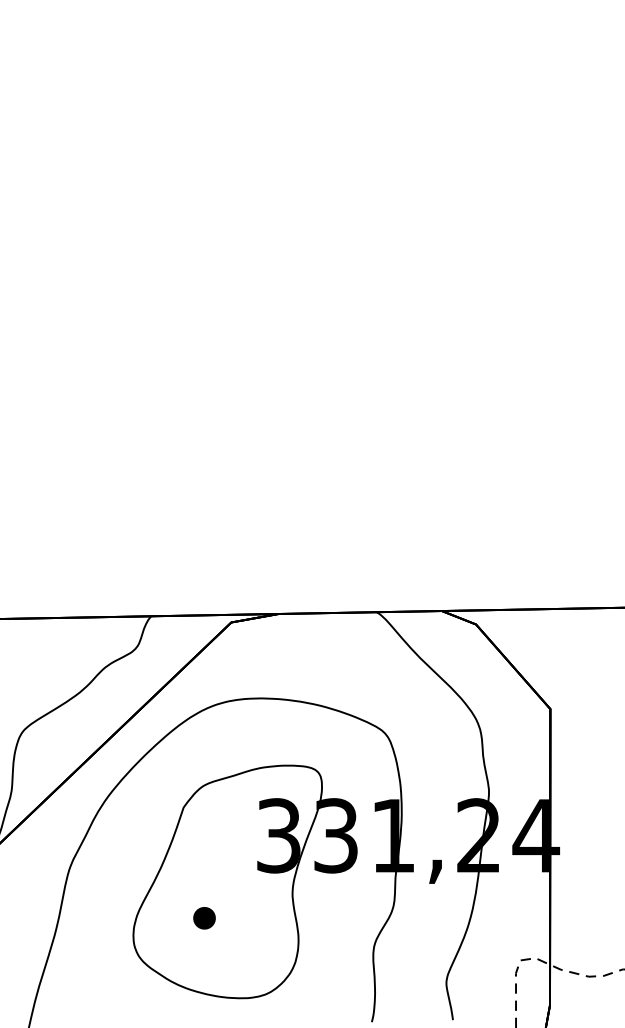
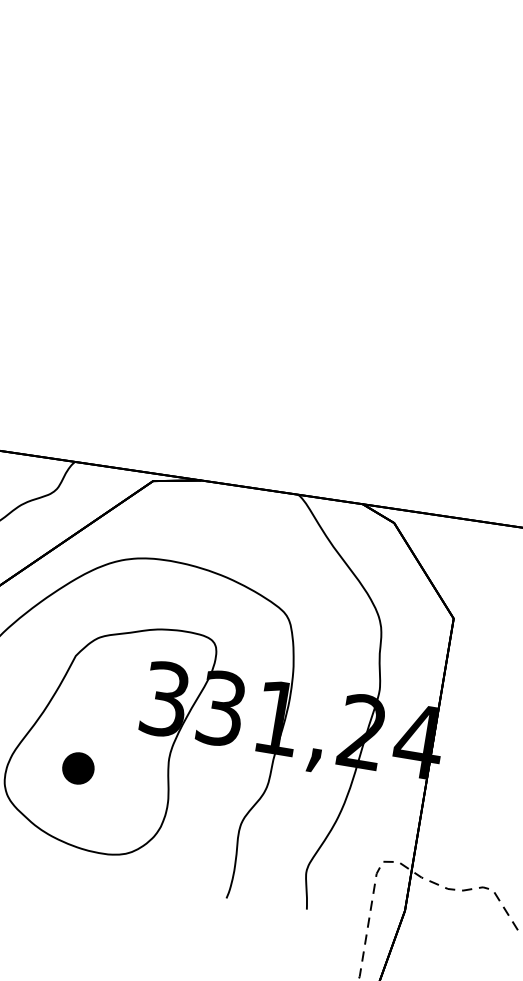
part: (204, 918) -> (78, 768), size x1.43

